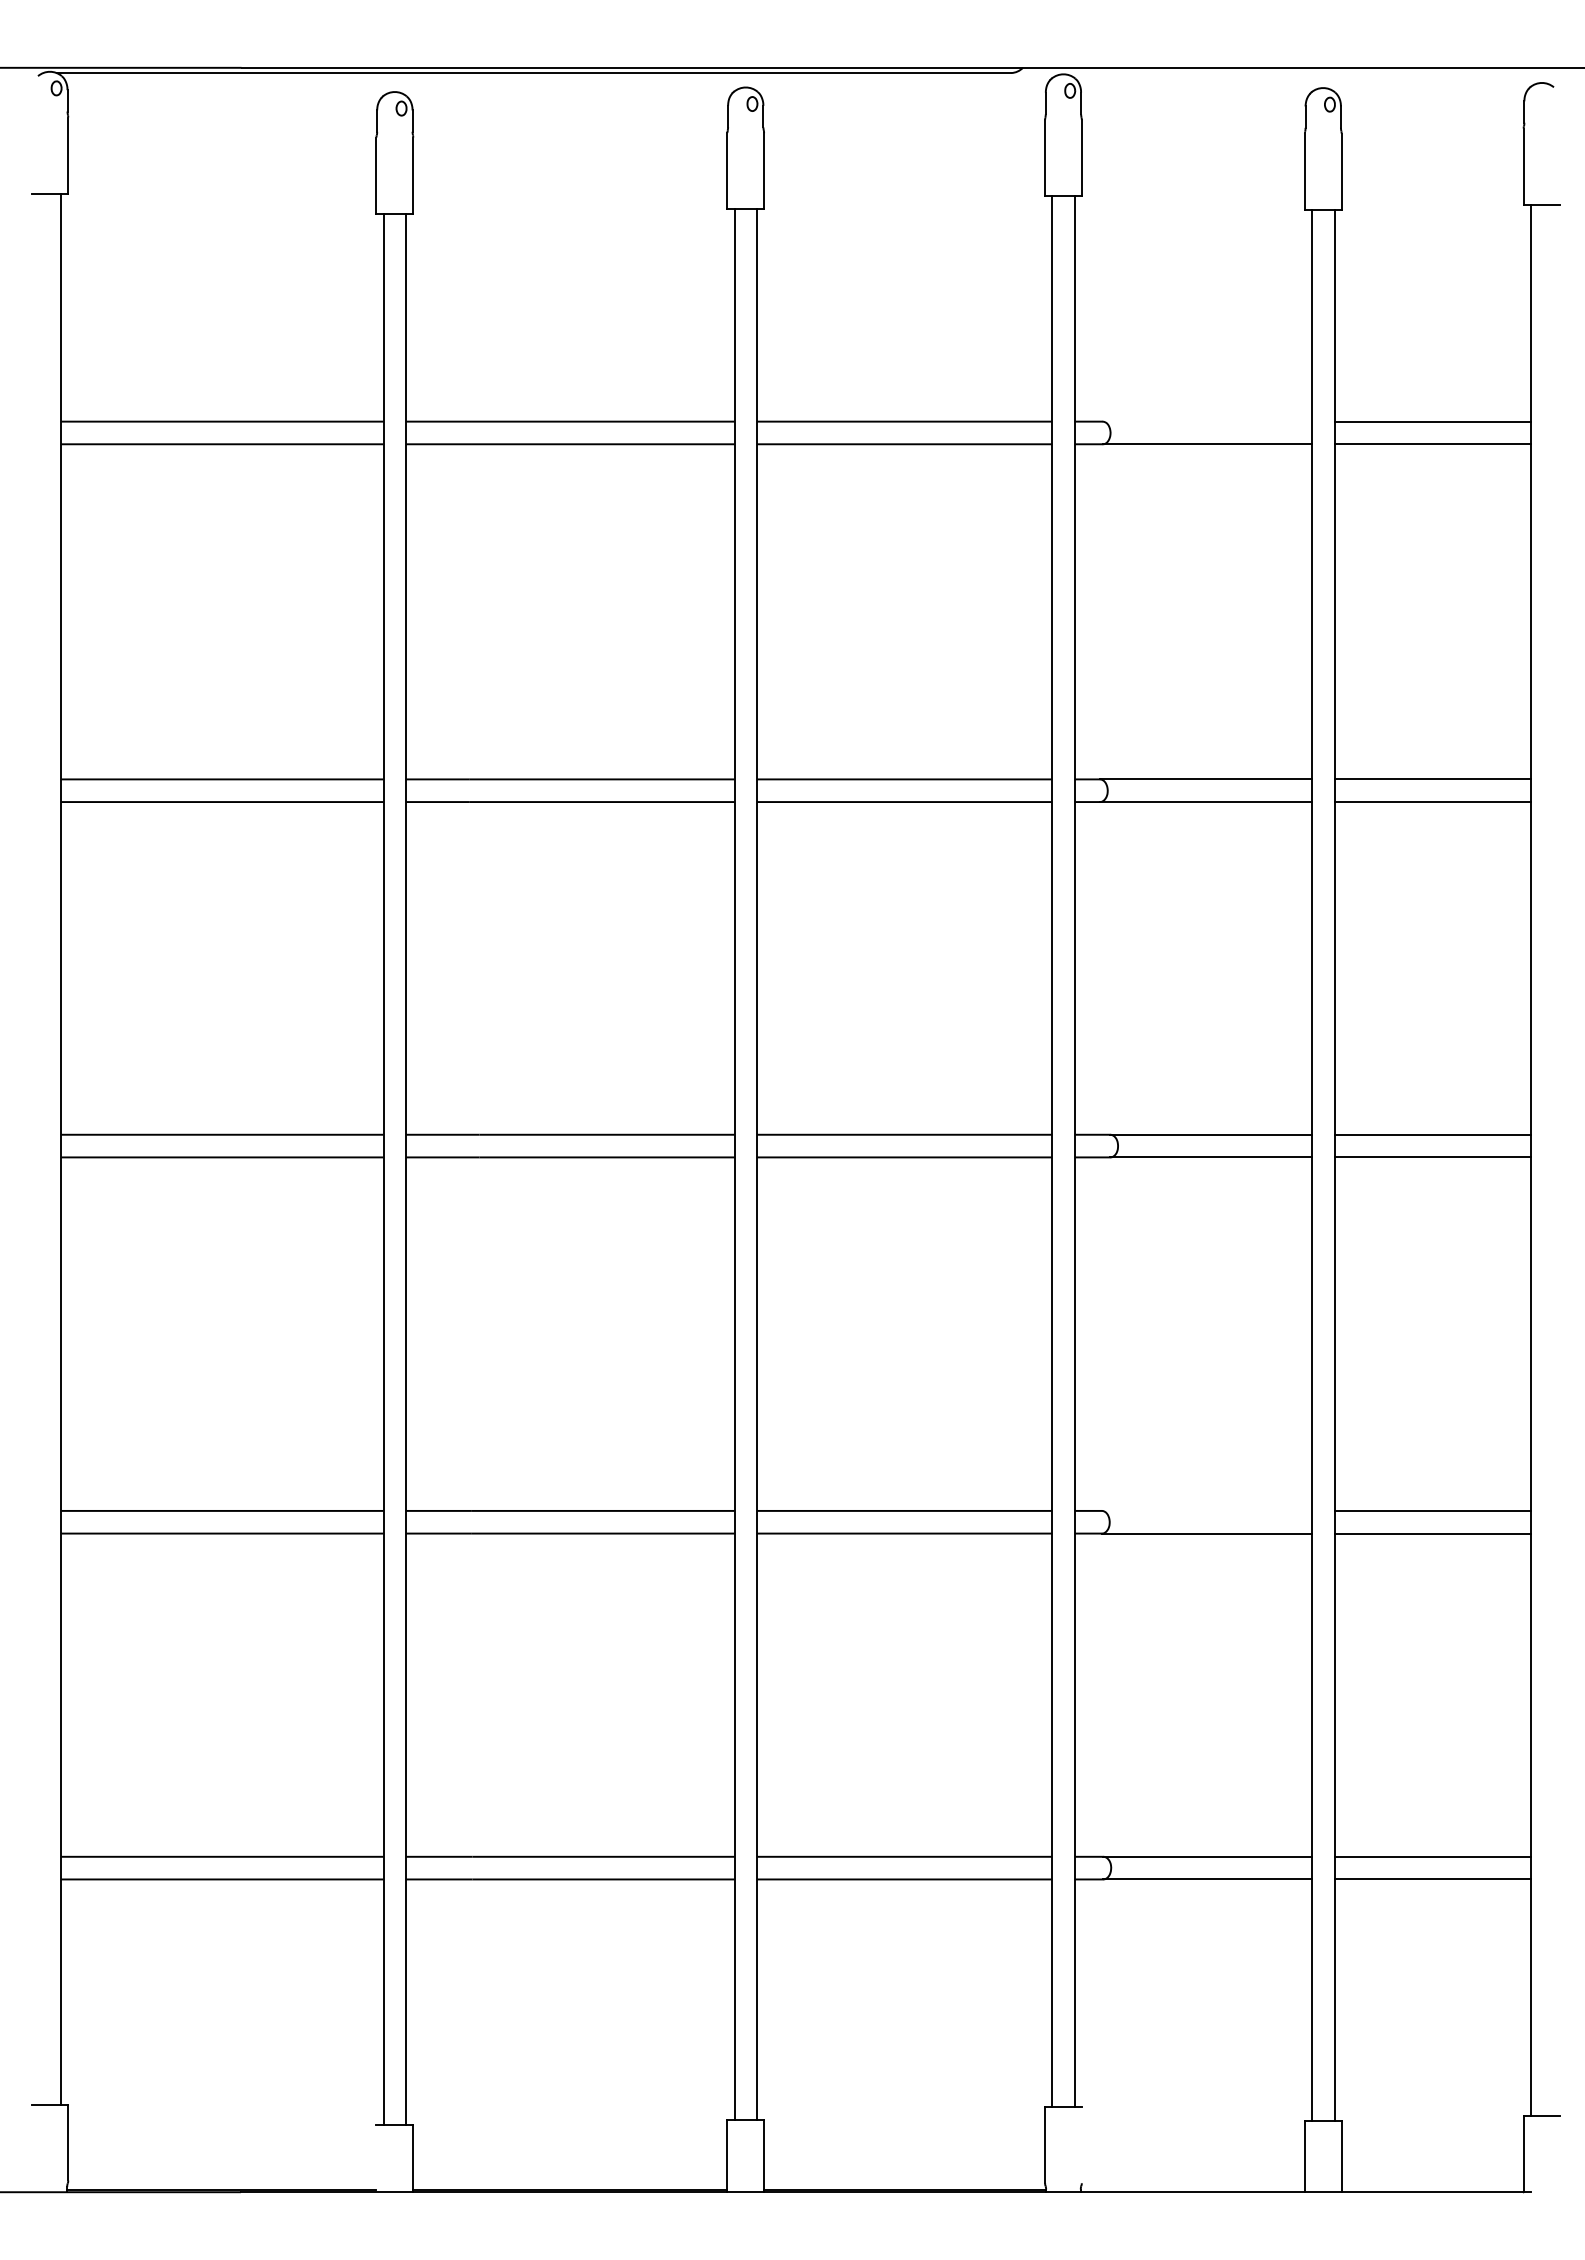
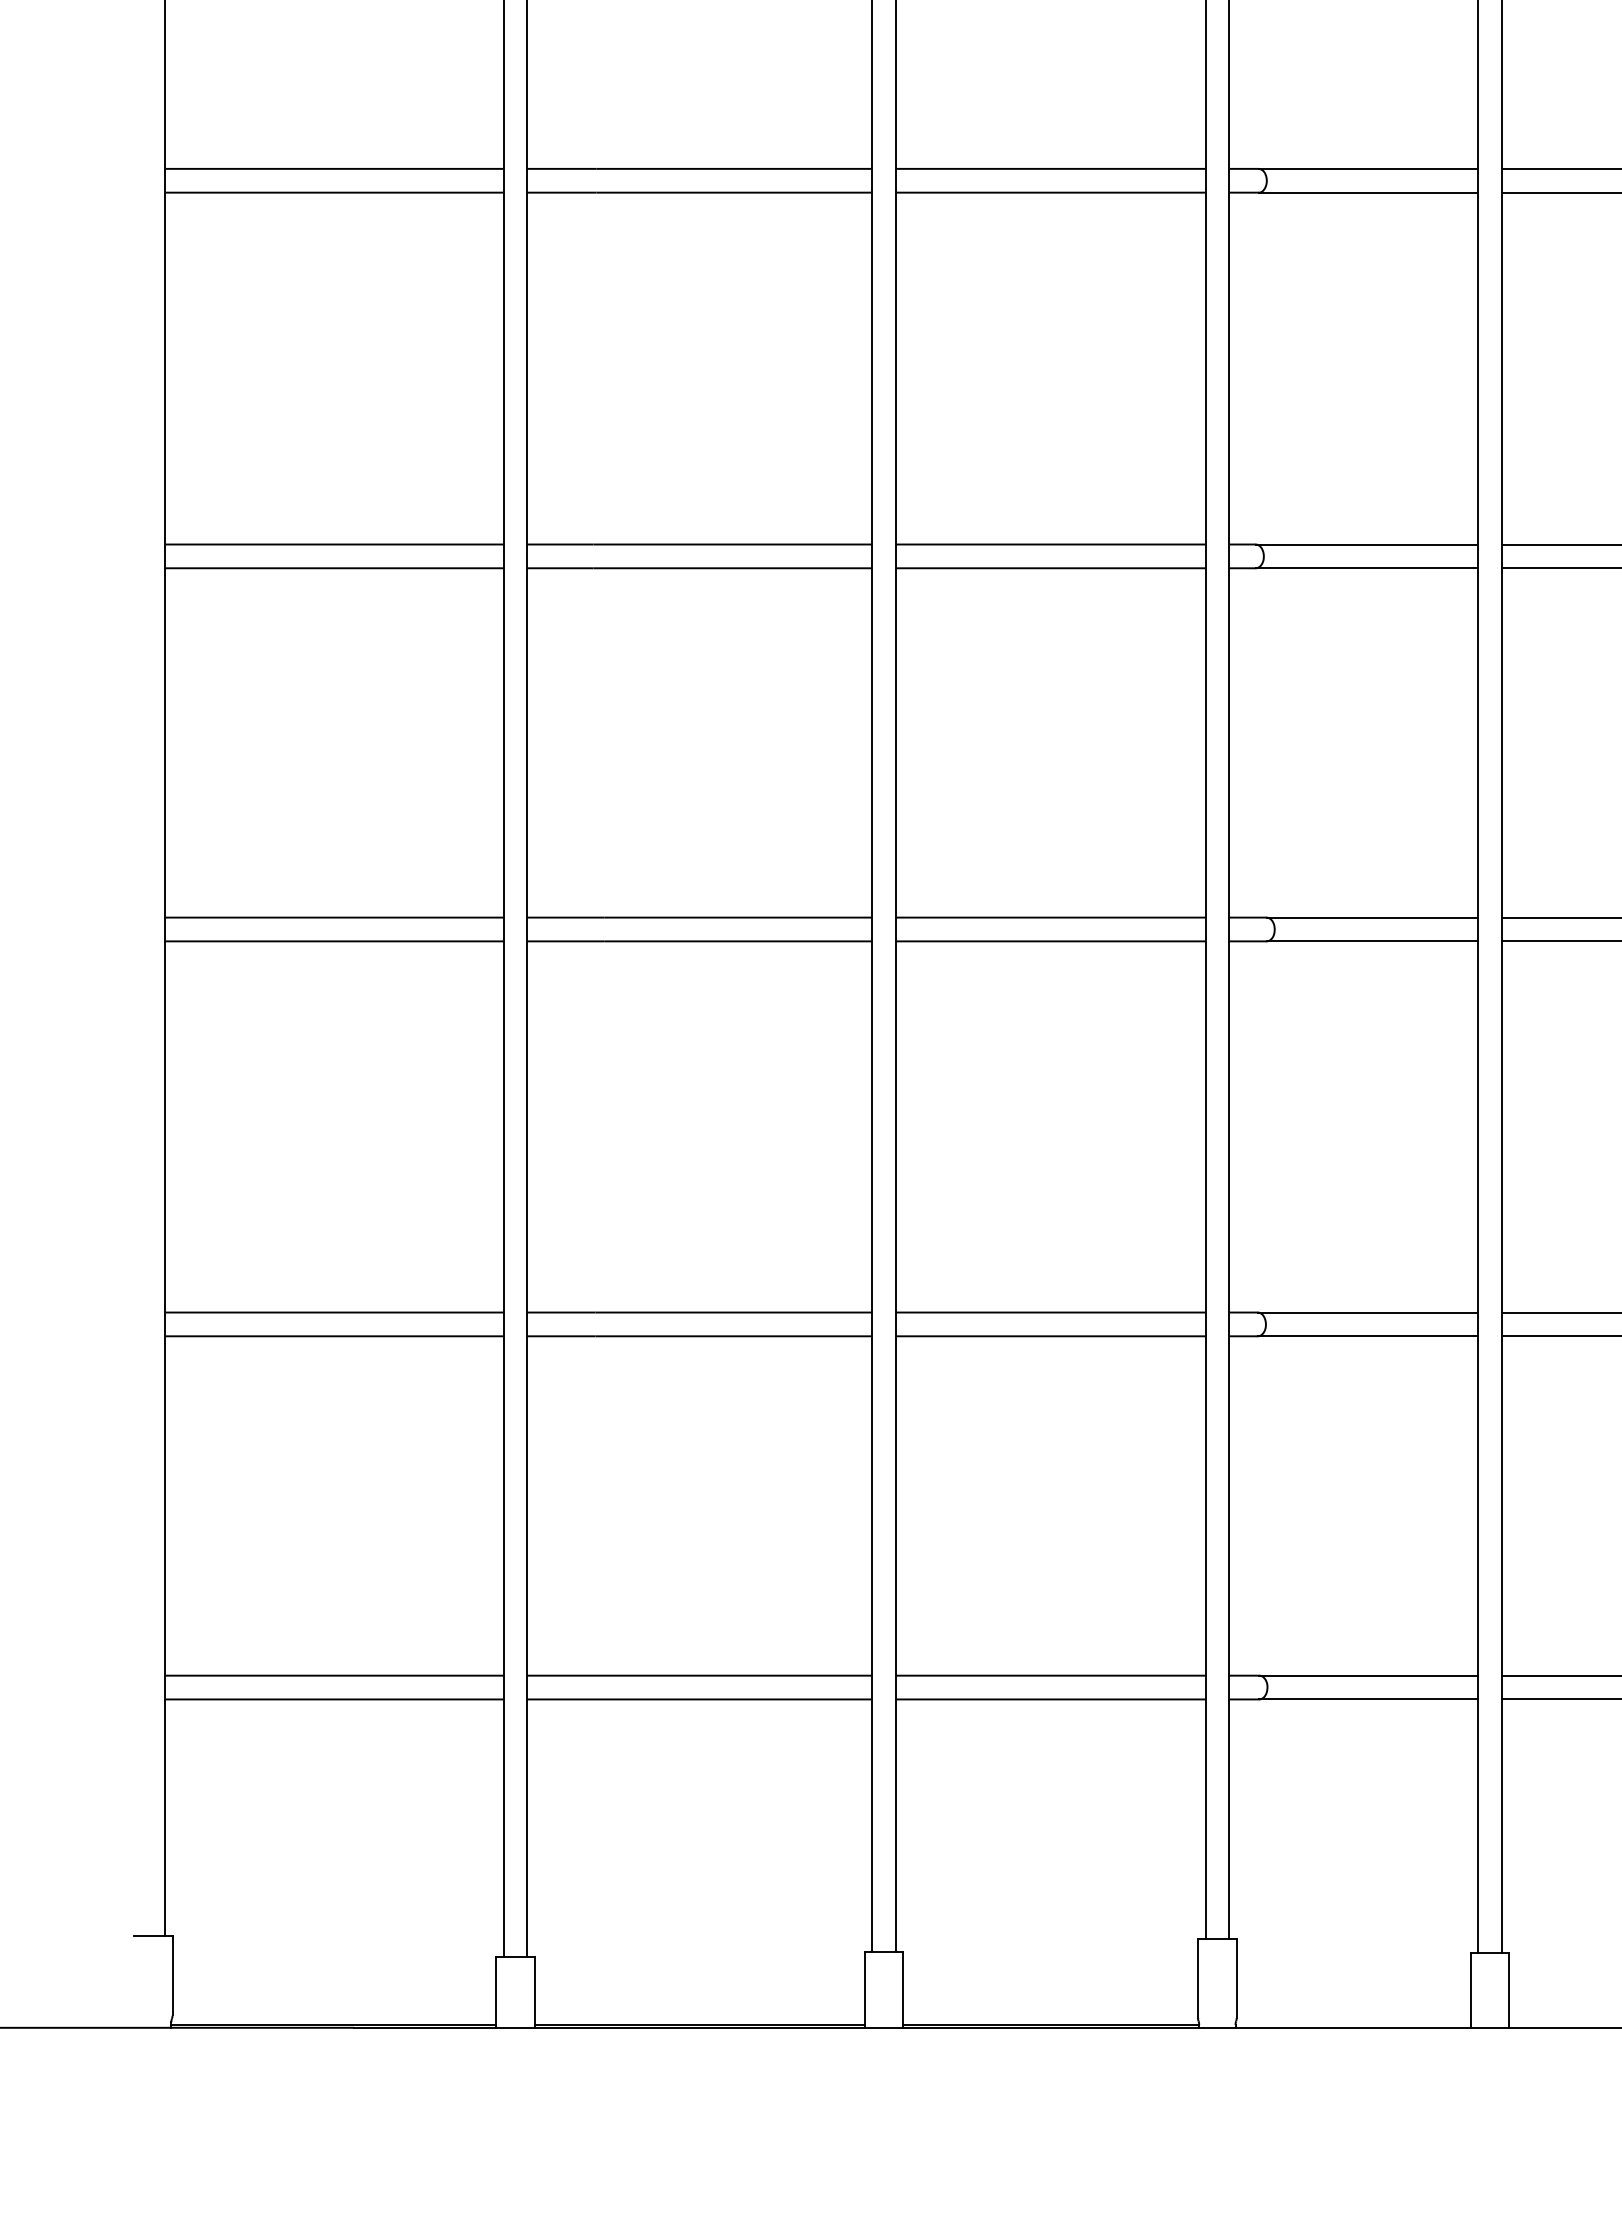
line: (1206, 421) -> (1367, 168), added
line: (1206, 1510) -> (1367, 1312), added
line: (1081, 2145) -> (1236, 1978), added
line: (376, 2158) -> (496, 1992), added

